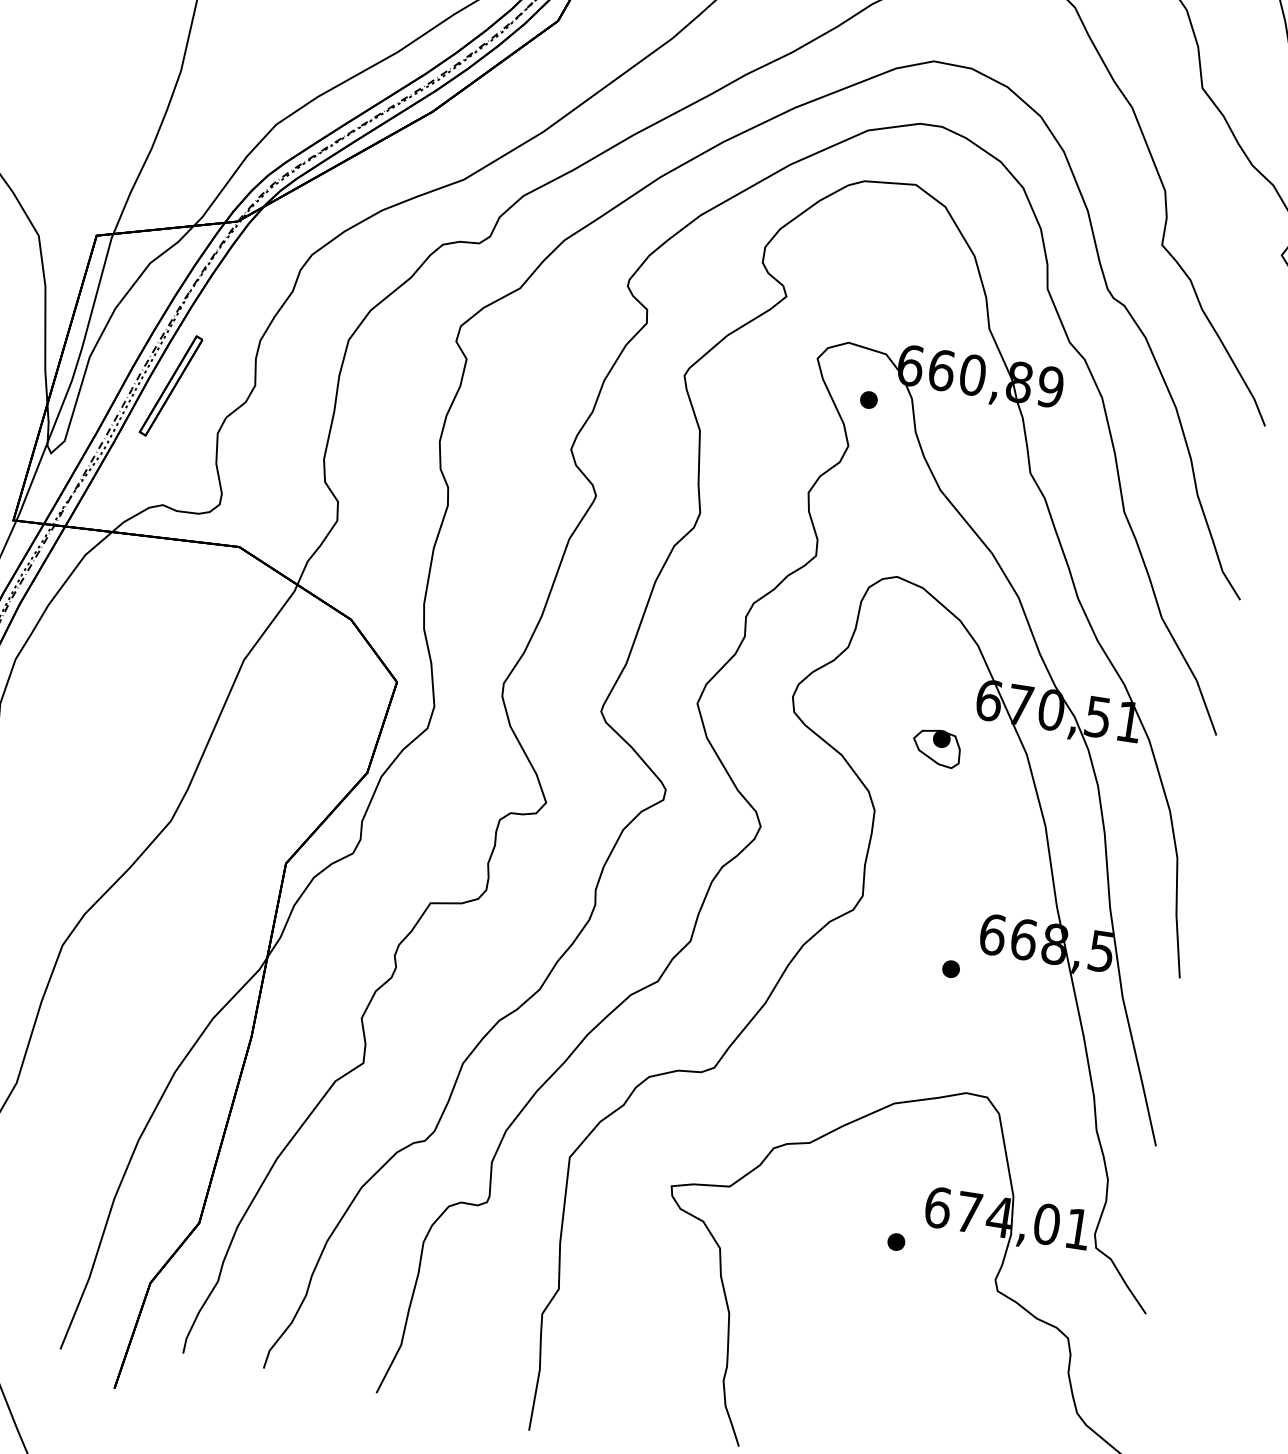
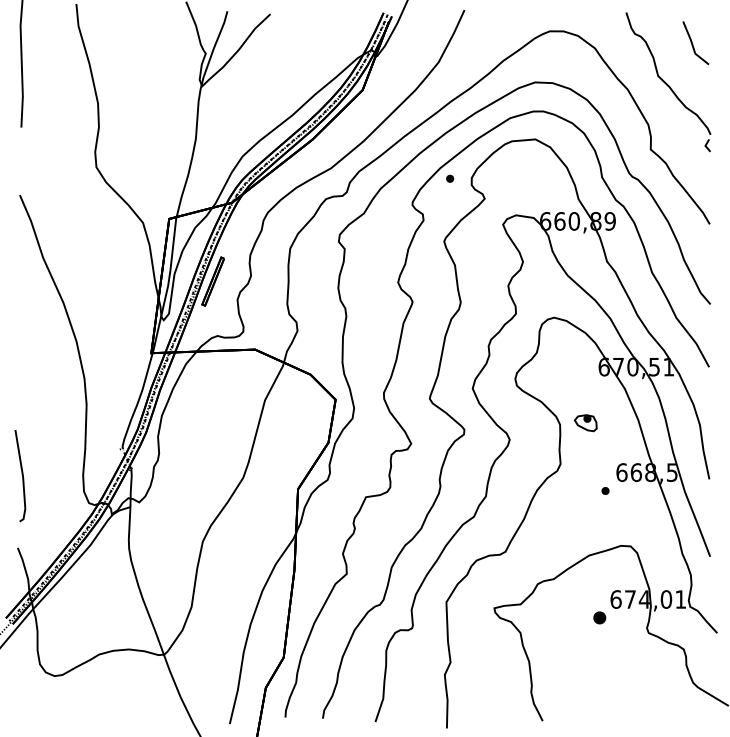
part: (869, 399) -> (450, 178), moved
part: (936, 748) -> (585, 423), moved
part: (896, 1241) -> (599, 617), size x1.6

